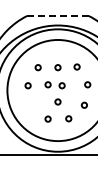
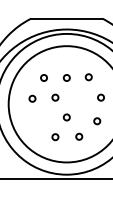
line: (58, 16) -> (67, 19), dashed -> solid
circle: (61, 85) -> (70, 98), removed

